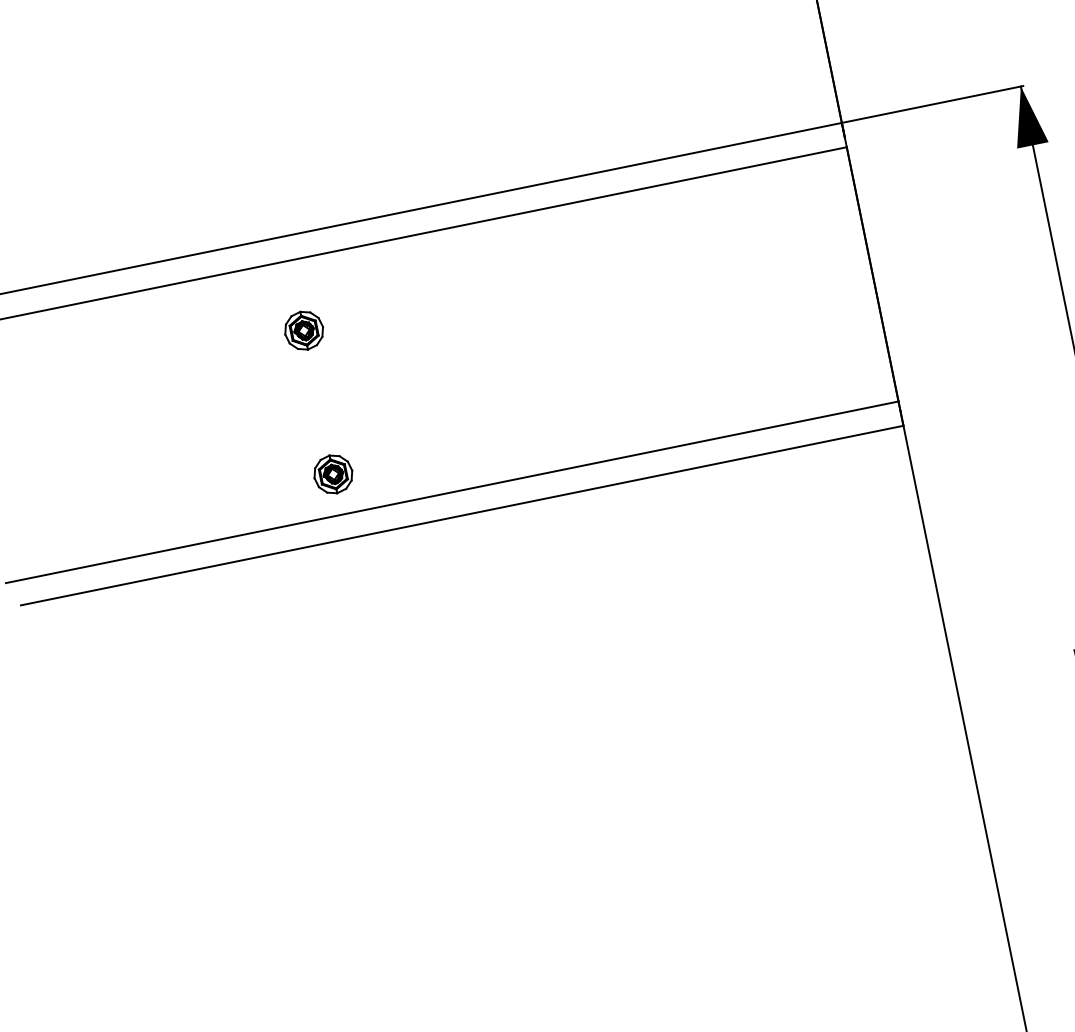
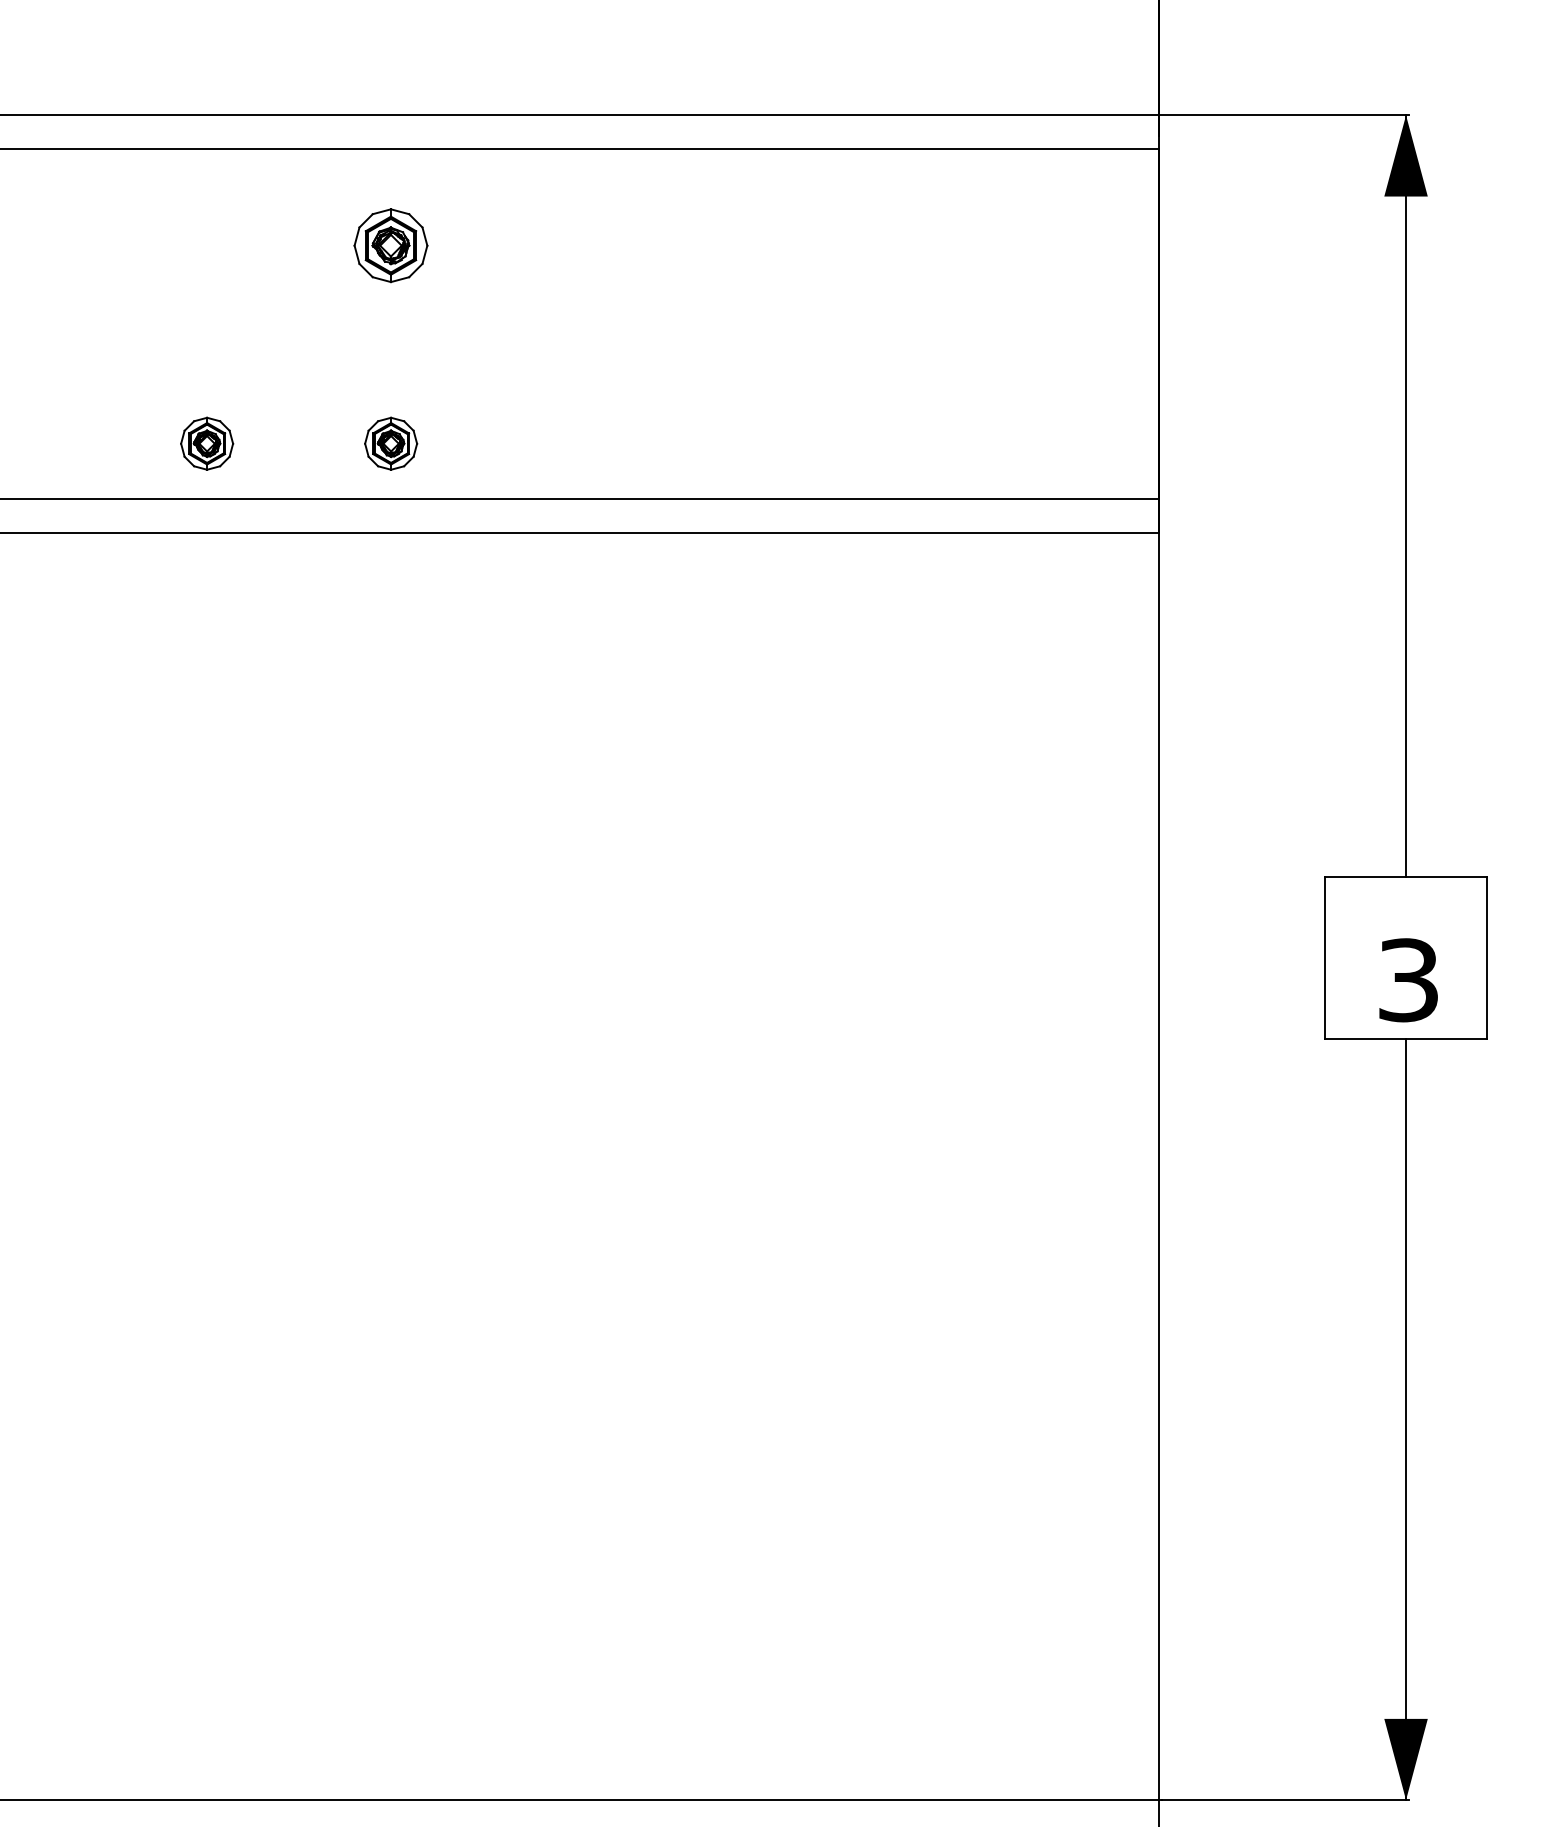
part: (304, 330) -> (391, 245), size x1.4
part: (200, 501) -> (207, 443), added

